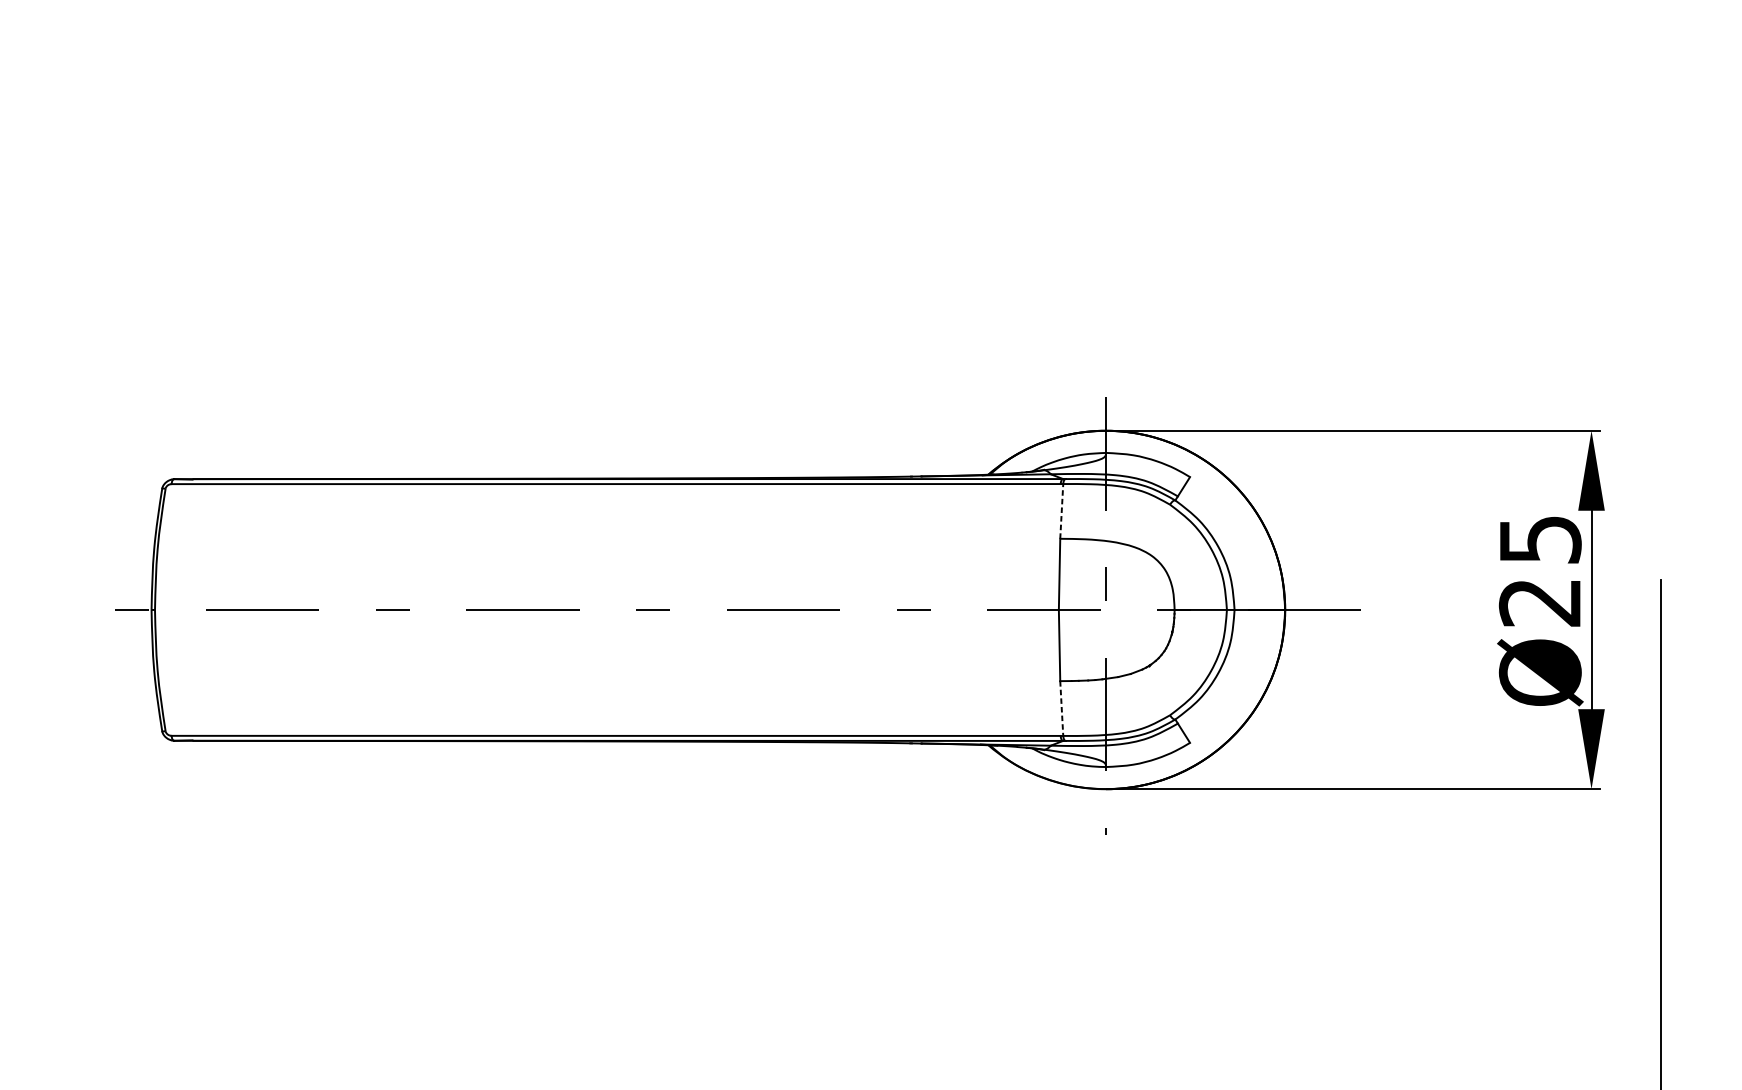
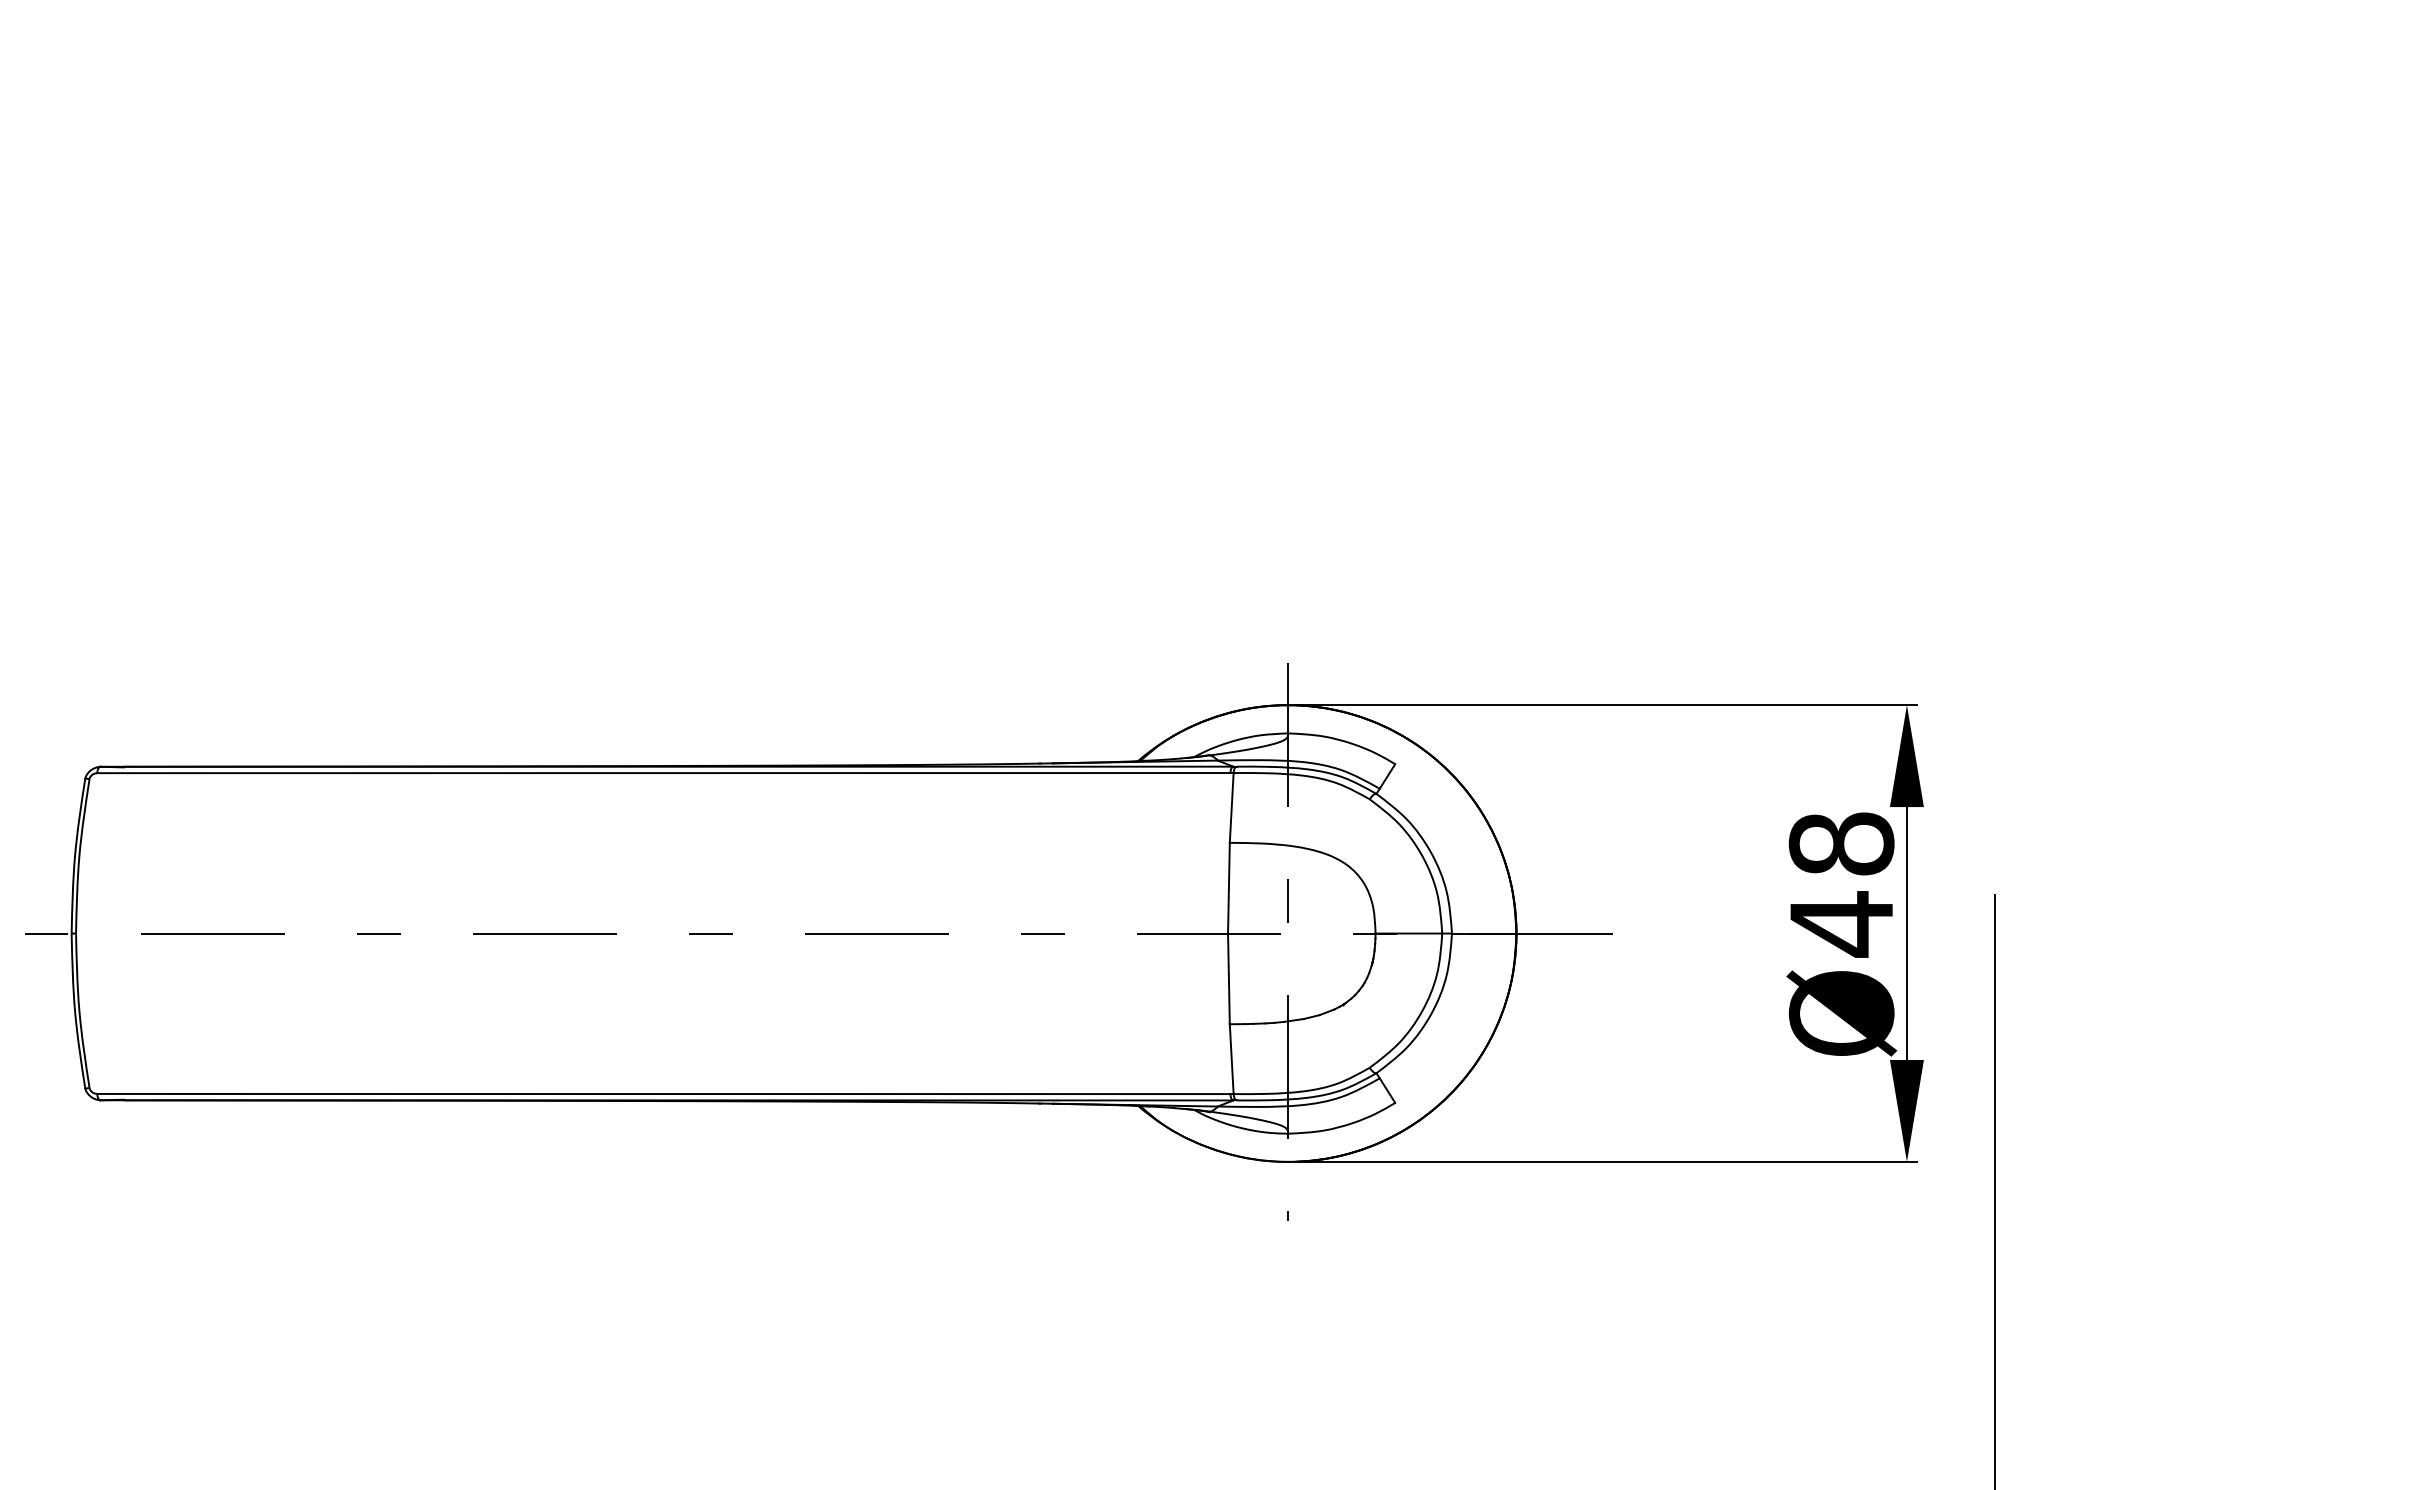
line: (1061, 511) -> (1231, 807), dashed -> solid
text: (1540, 571) -> (1841, 884), Ø25 -> Ø48
line: (1061, 708) -> (1231, 1059), dashed -> solid

